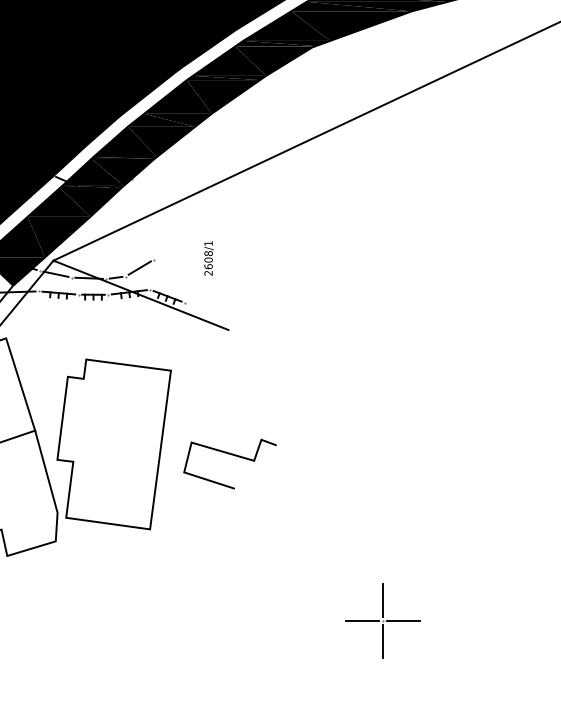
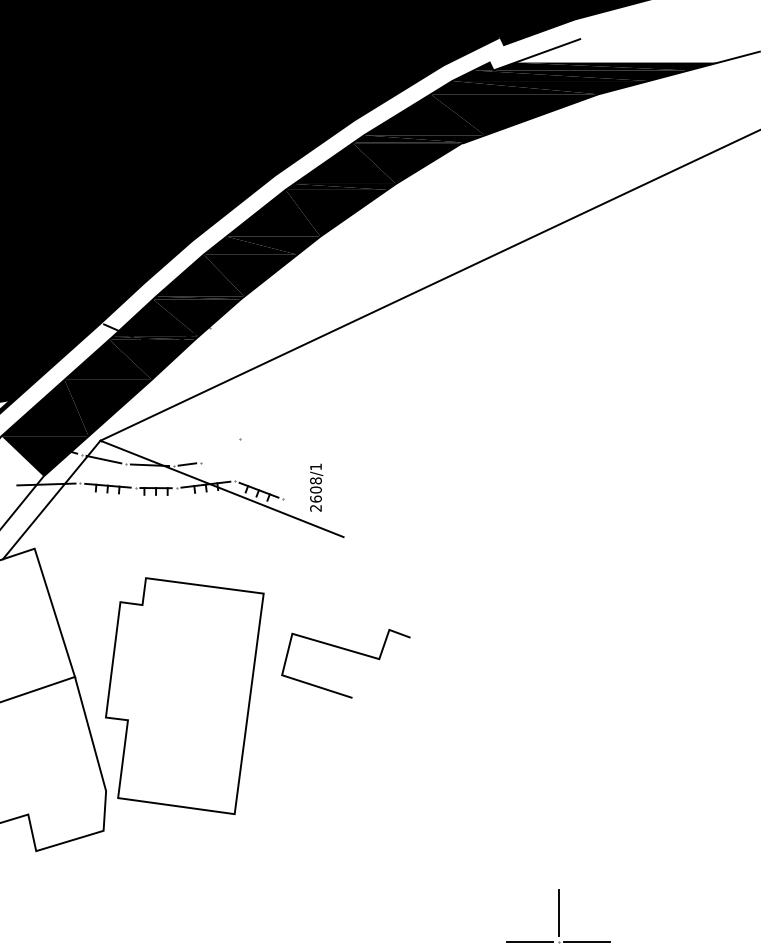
text: (208, 258) -> (315, 487), moved
line: (139, 267) -> (219, 450), removed
curve: (231, 455) -> (347, 651), moved

